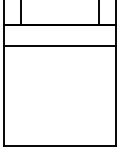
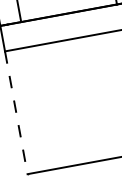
line: (4, 95) -> (16, 112), solid -> dashed

